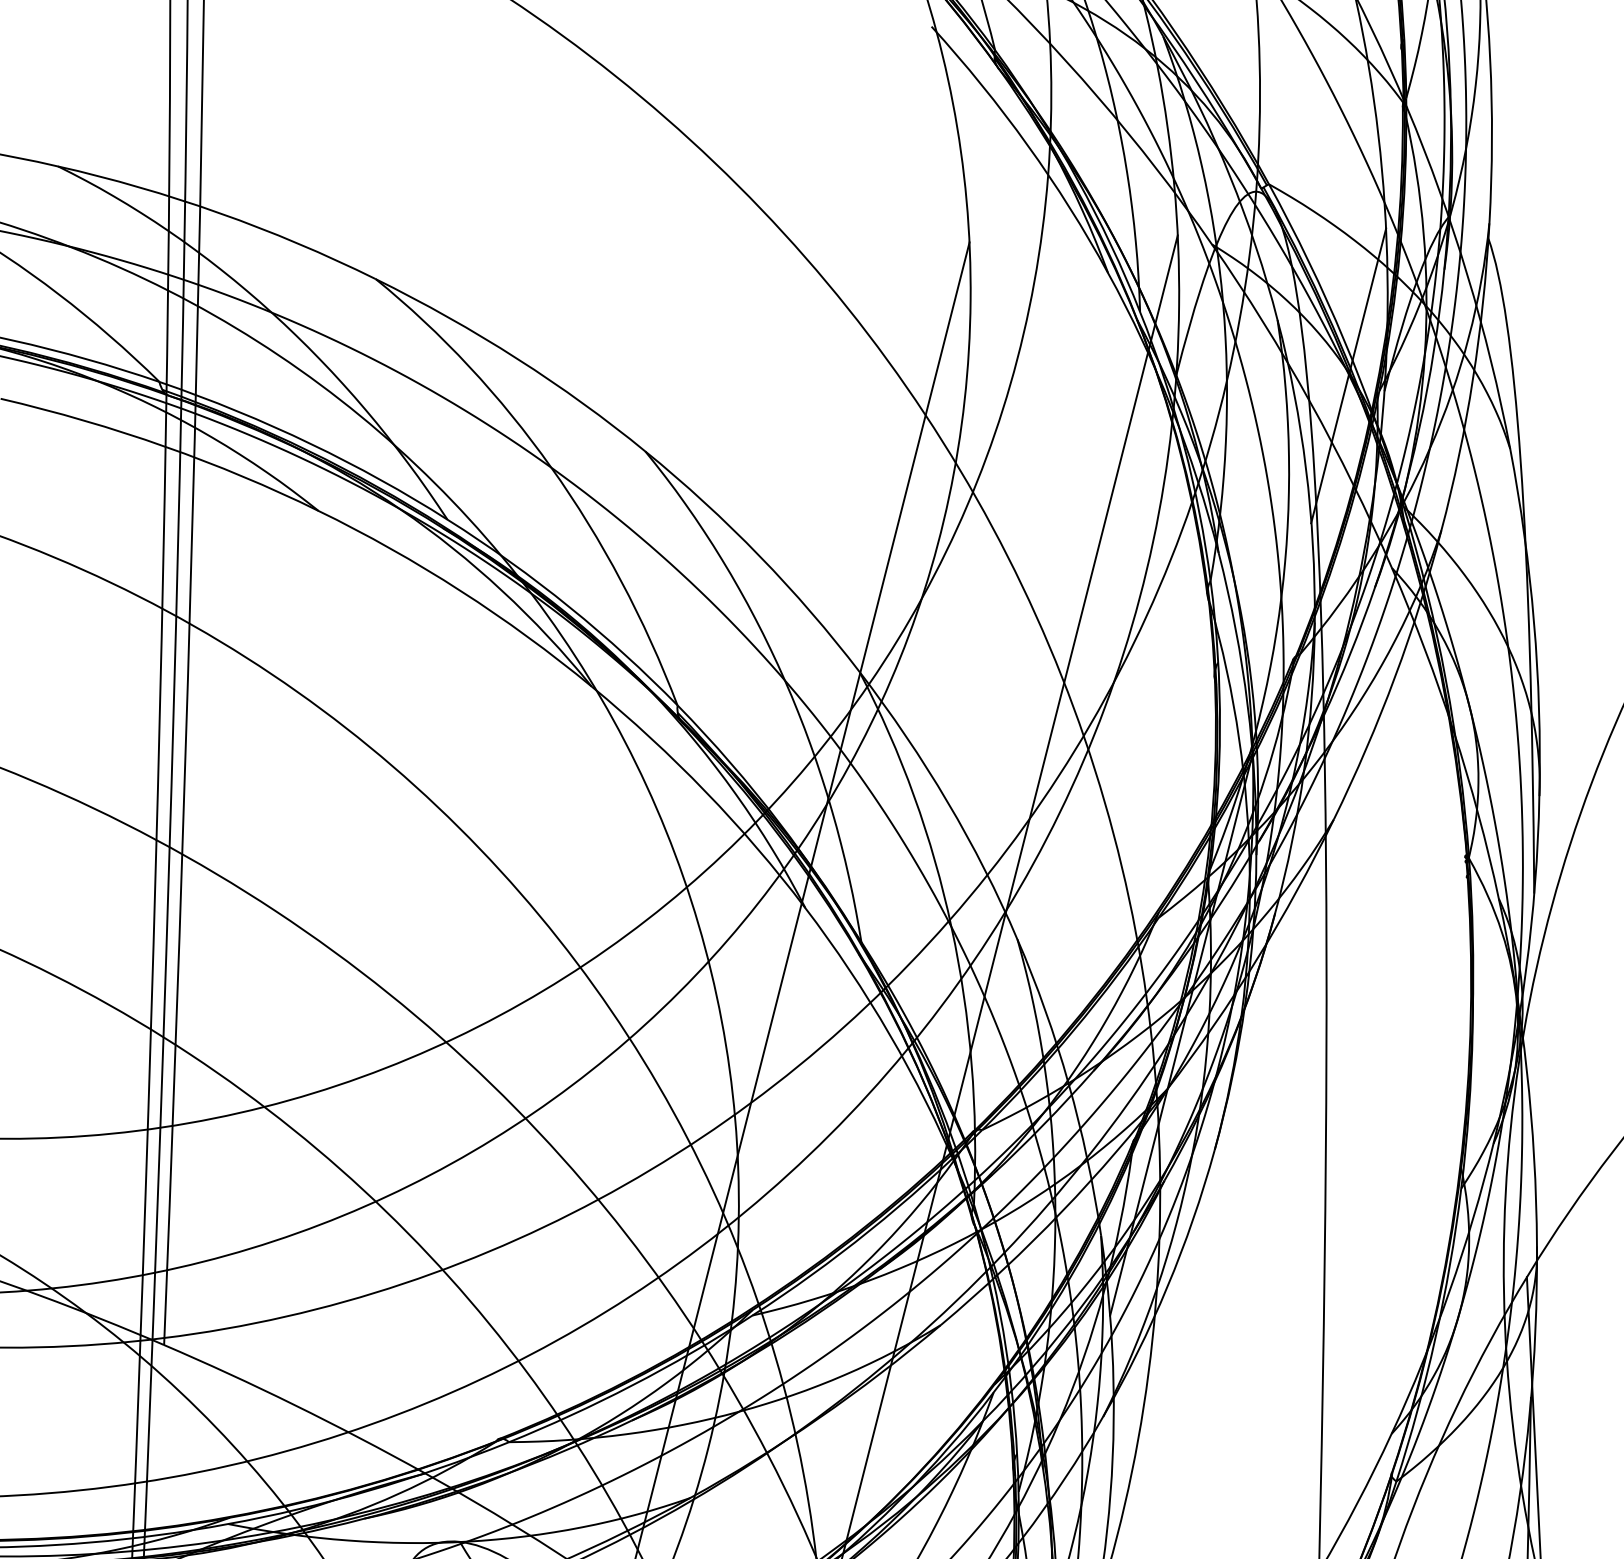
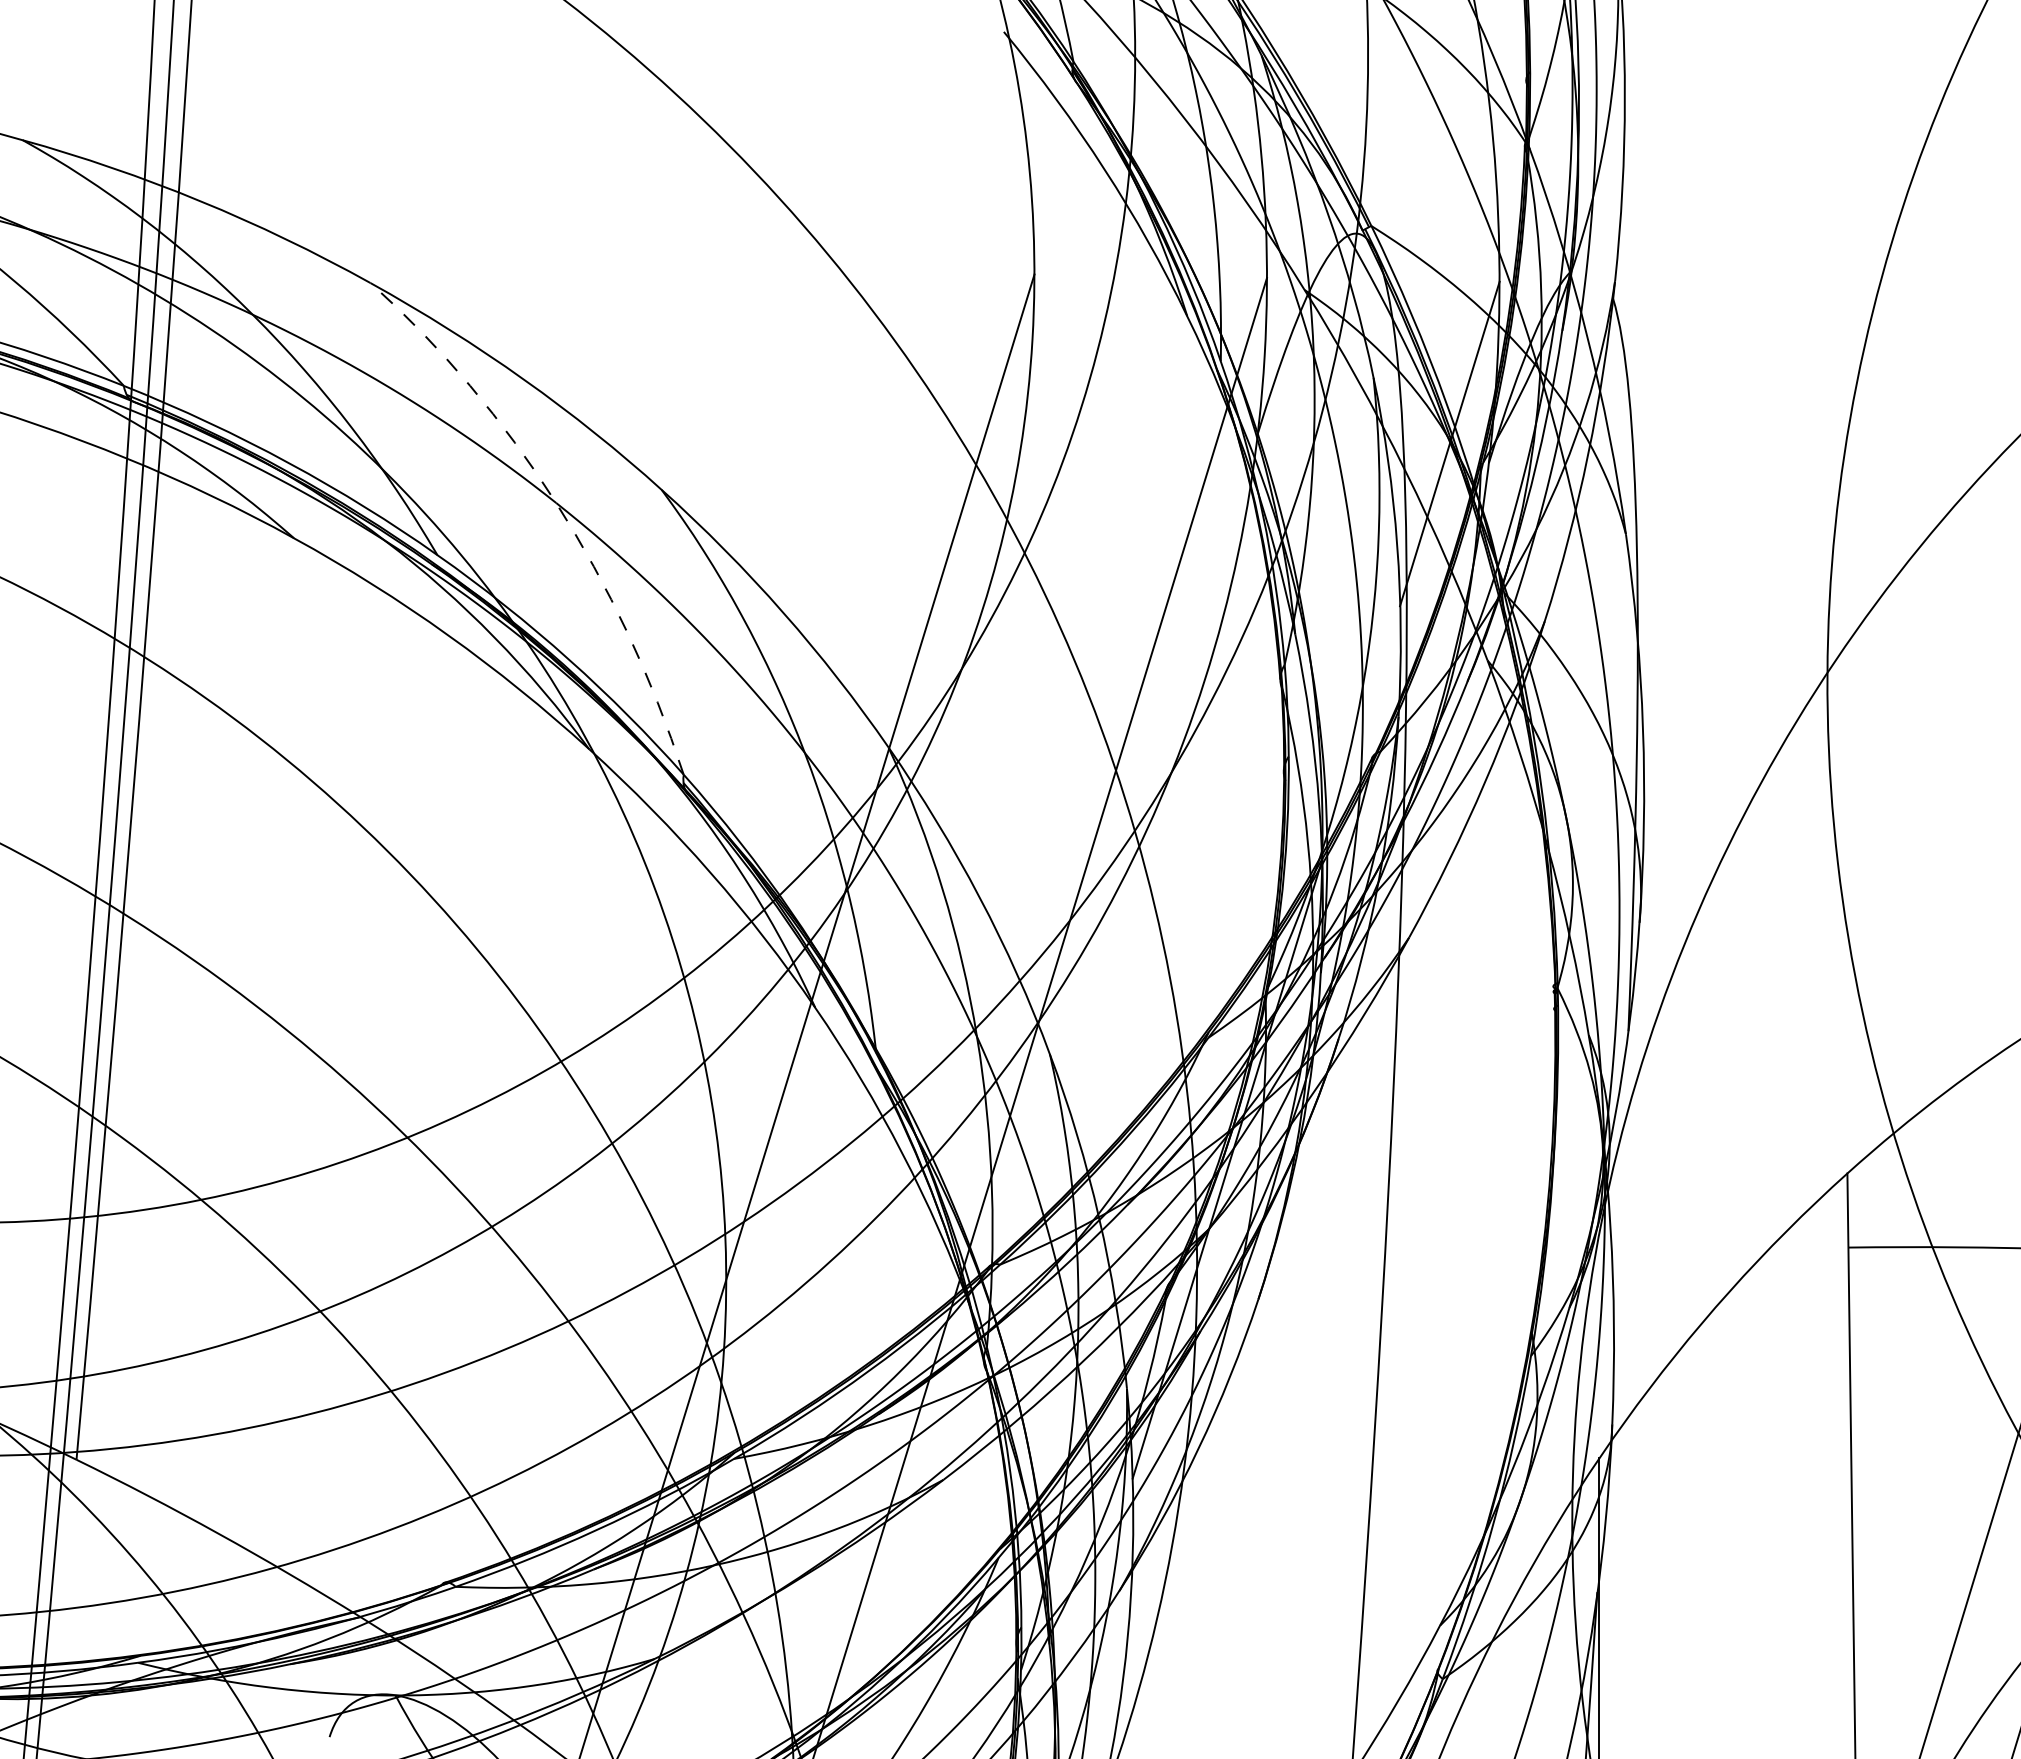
arc: (553, 471) -> (558, 507), solid -> dashed

